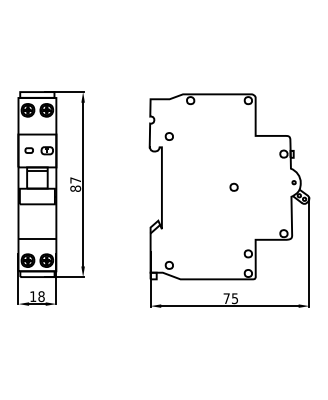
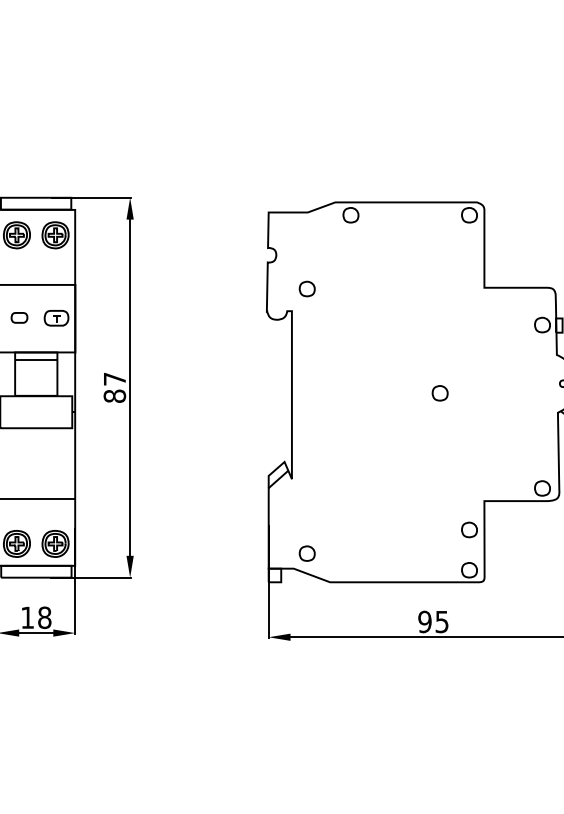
text: (226, 298) -> (424, 621), 75 -> 95

